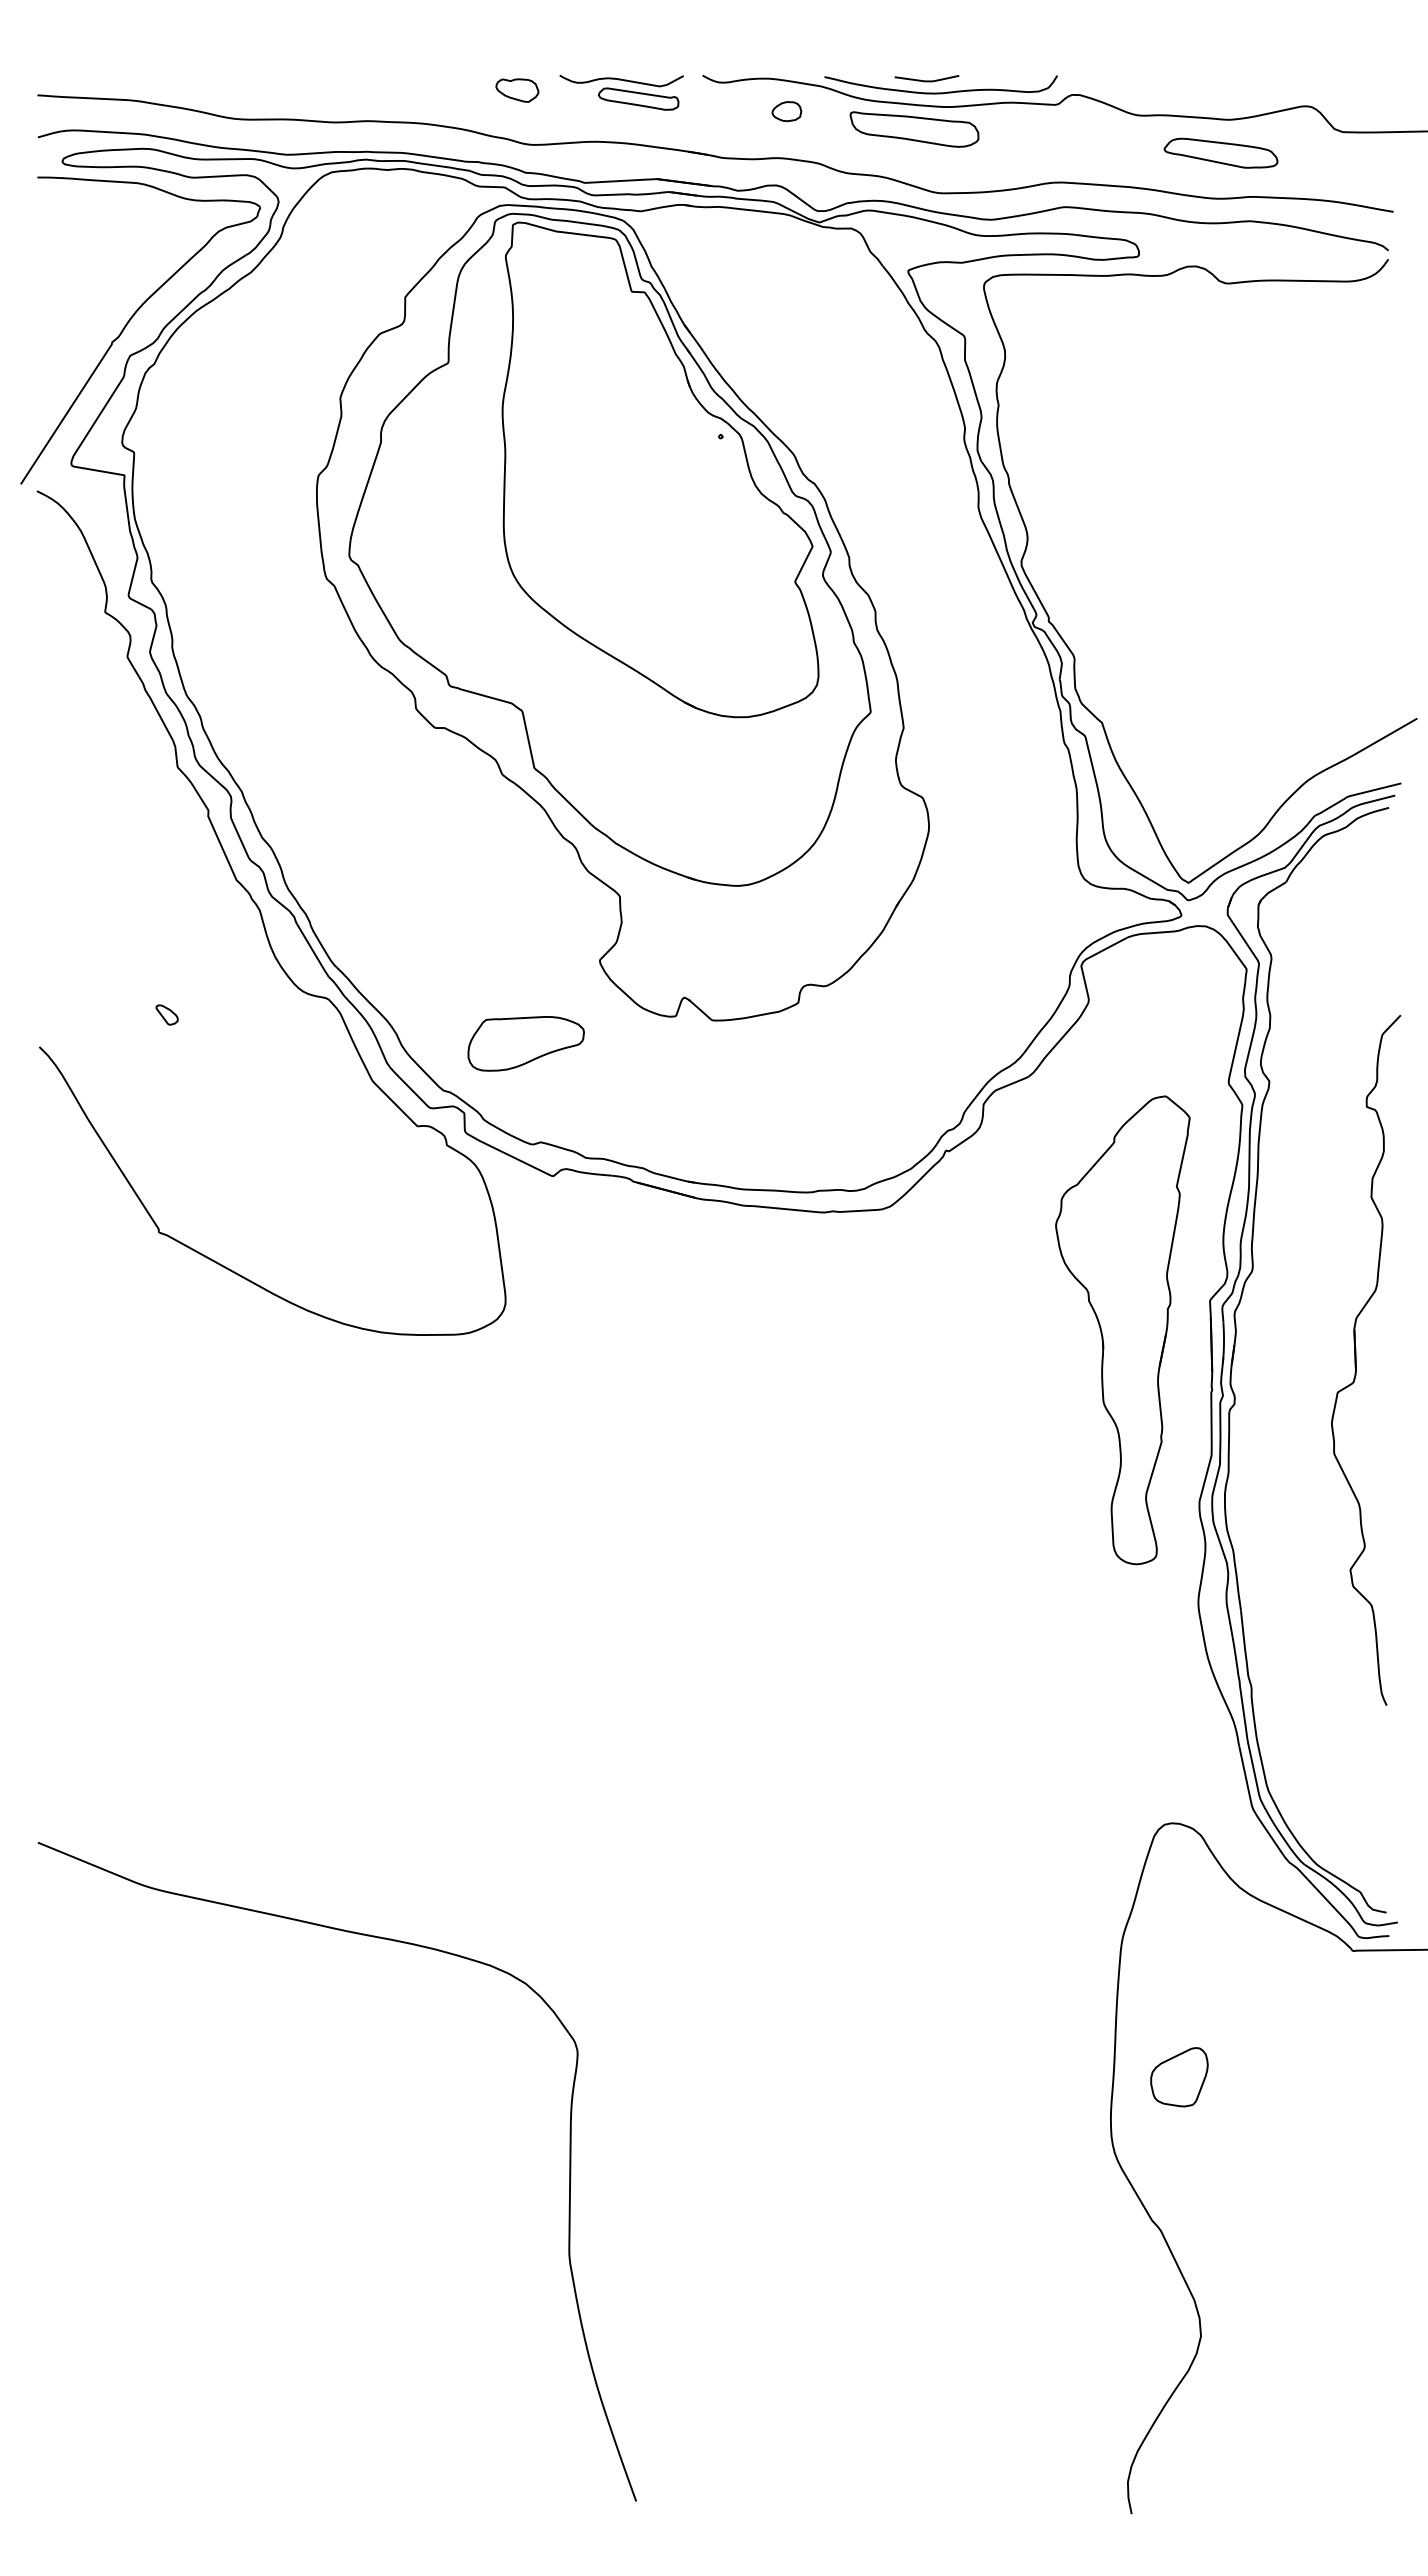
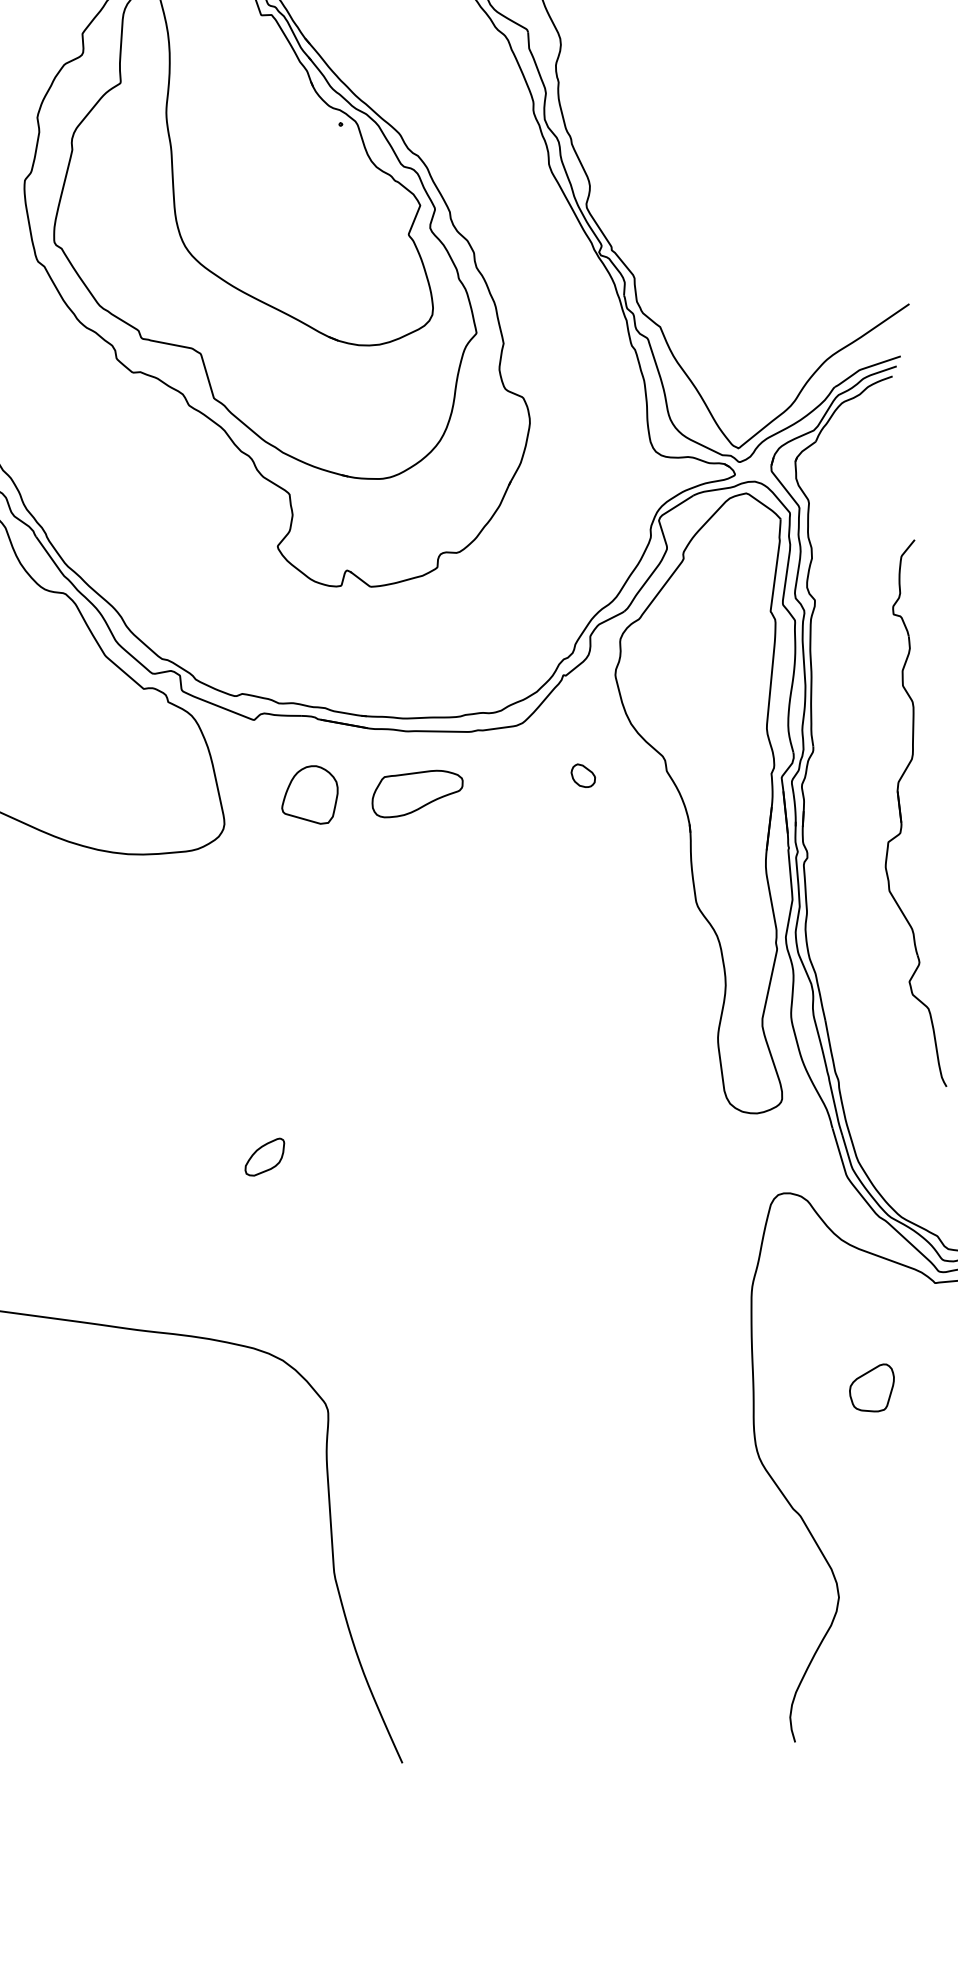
part: (525, 1043) -> (417, 793), moved
part: (615, 1276) -> (309, 795), added
part: (960, 1278) -> (582, 775), added
part: (1122, 1330) -> (714, 806), size x1.67
part: (522, 1726) -> (264, 1157), added
part: (1179, 2077) -> (872, 1388), moved

